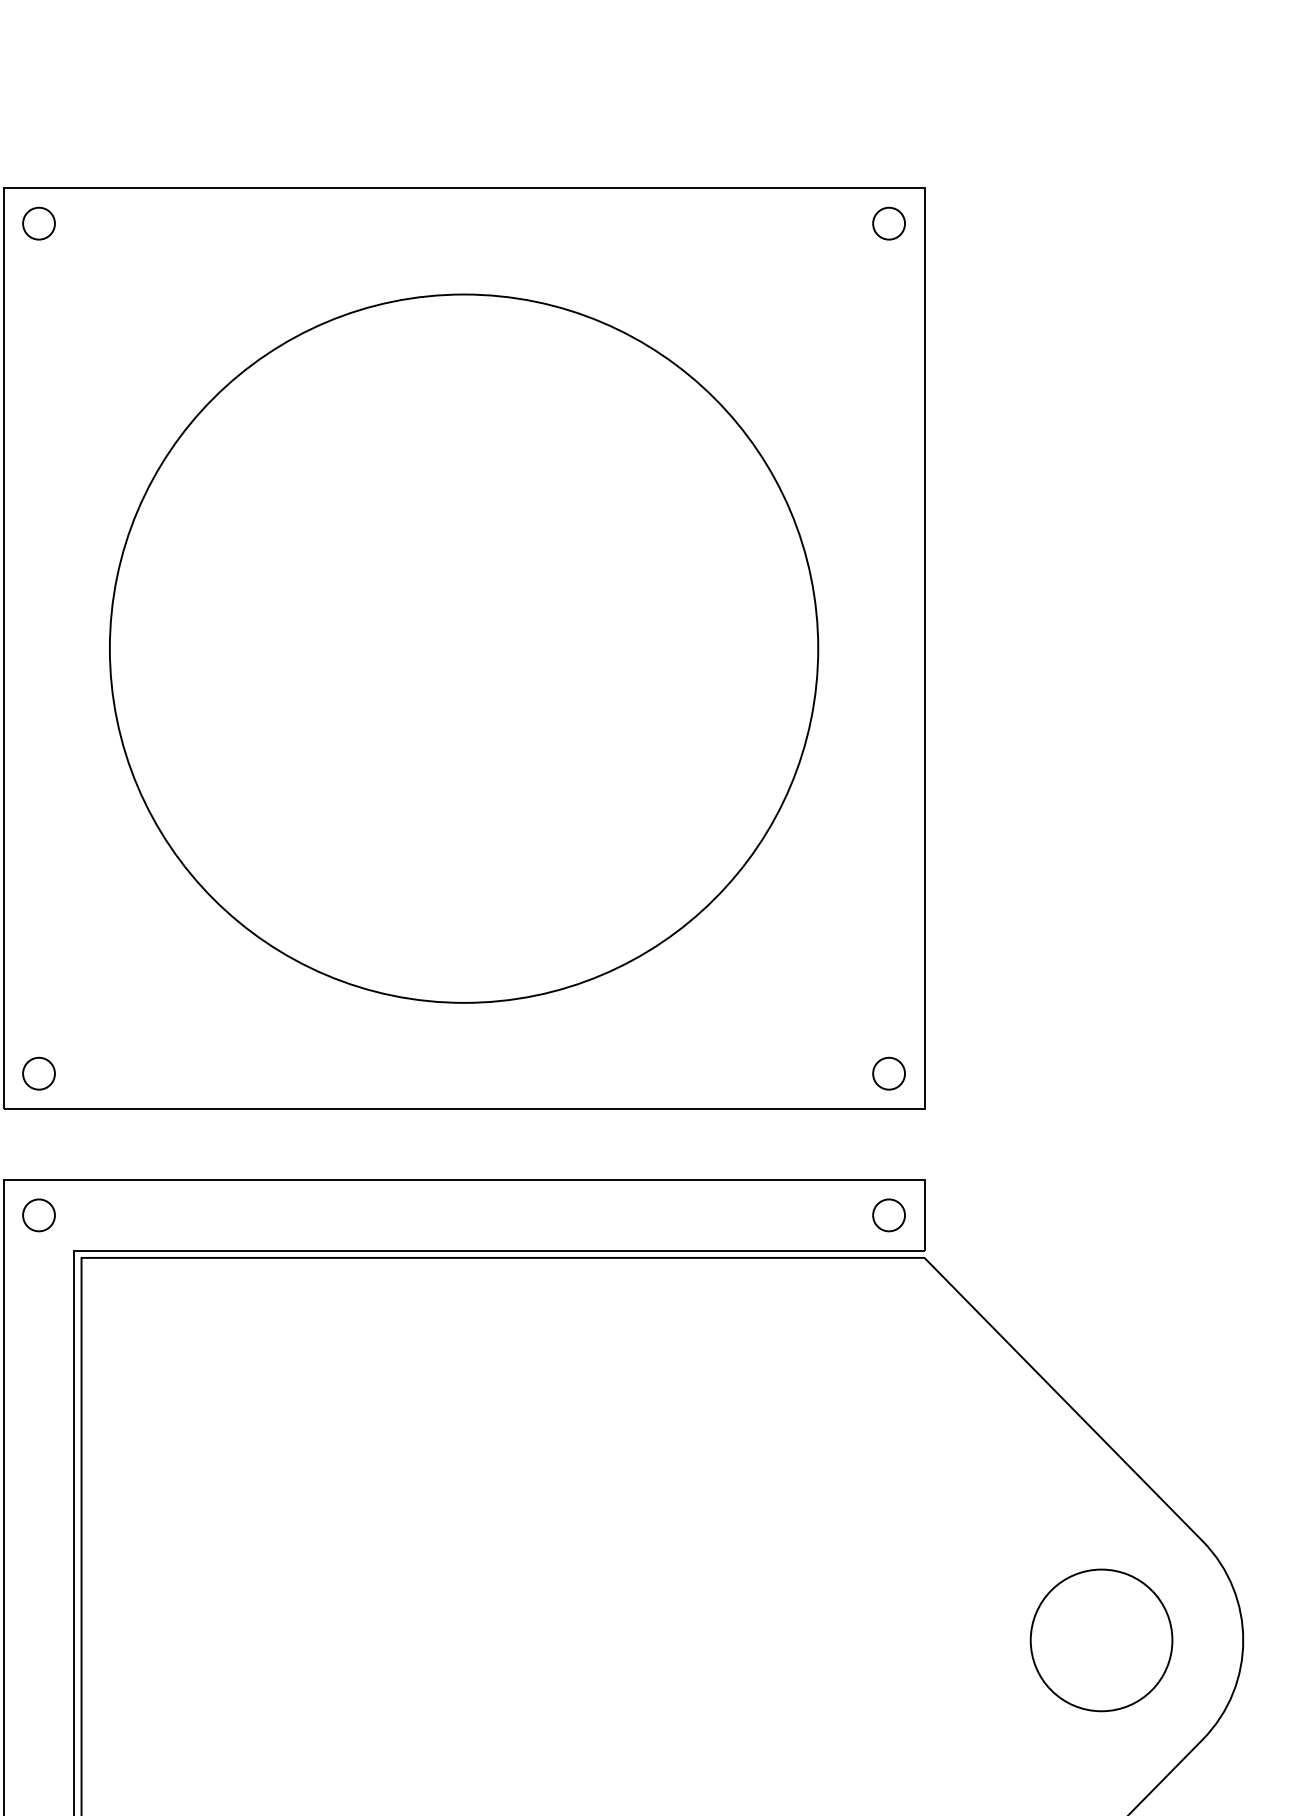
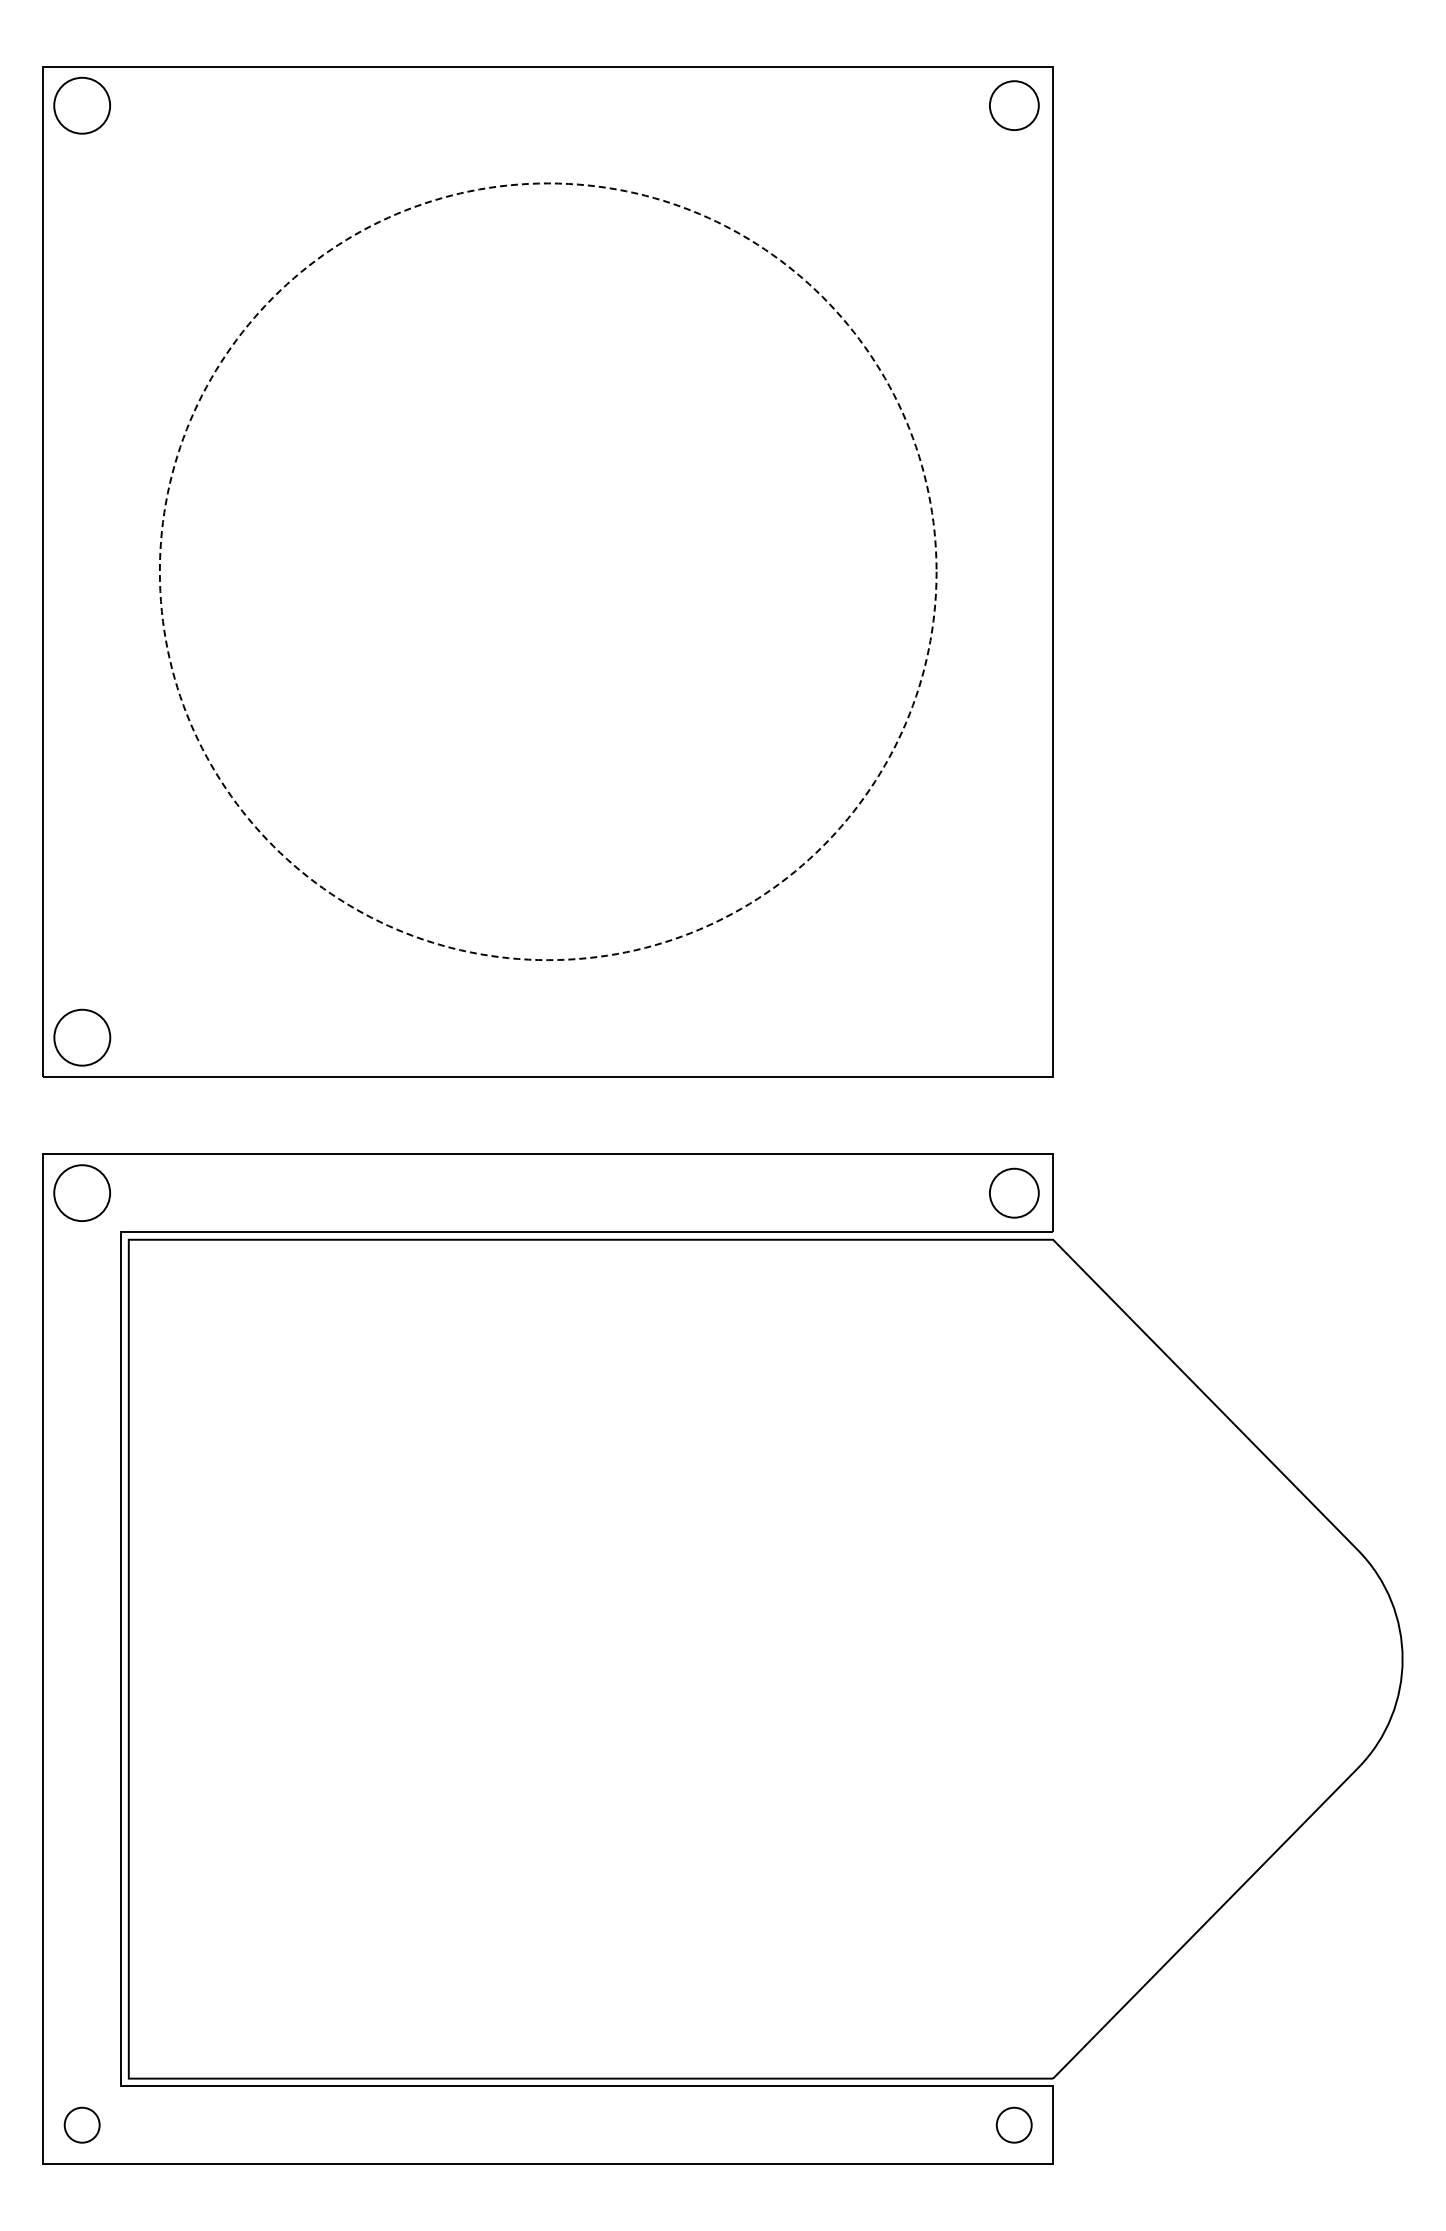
circle: (38, 223) -> (81, 105), size x1.6
circle: (888, 223) -> (1013, 105), size x1.4
circle: (463, 648) -> (547, 571), solid -> dashed
circle: (38, 1073) -> (81, 1037), size x1.6
circle: (888, 1073) -> (1013, 1037), removed
circle: (38, 1214) -> (81, 1192), size x1.6
circle: (888, 1214) -> (1013, 1192), size x1.4
circle: (1100, 1639) -> (1246, 1658), removed

